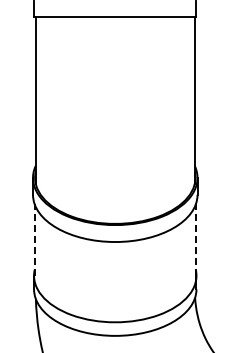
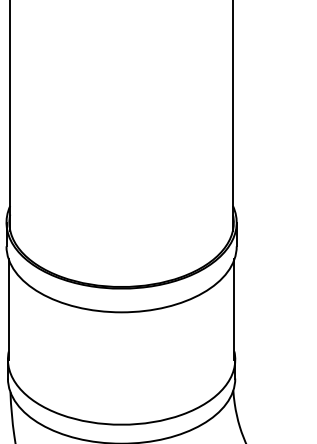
line: (34, 240) -> (8, 310), dashed -> solid
line: (195, 240) -> (233, 310), dashed -> solid

